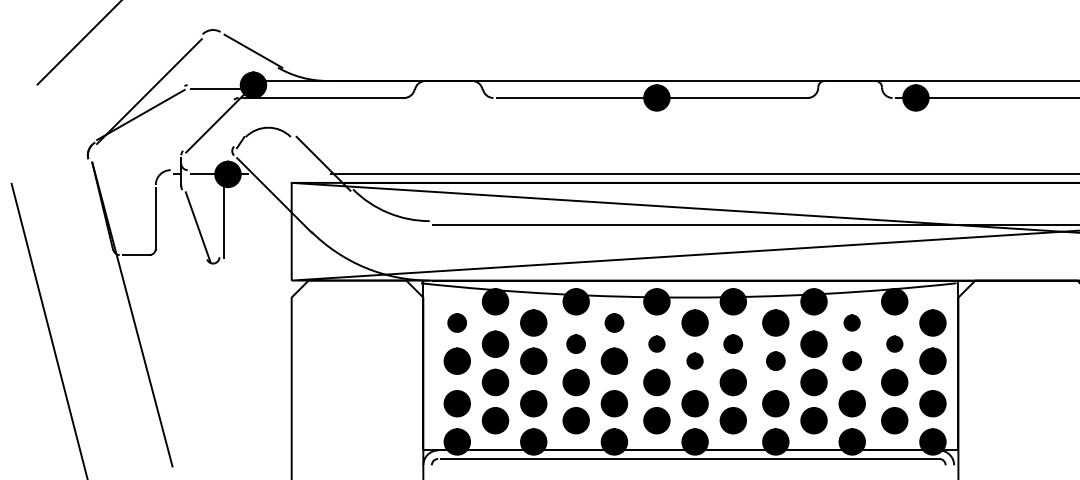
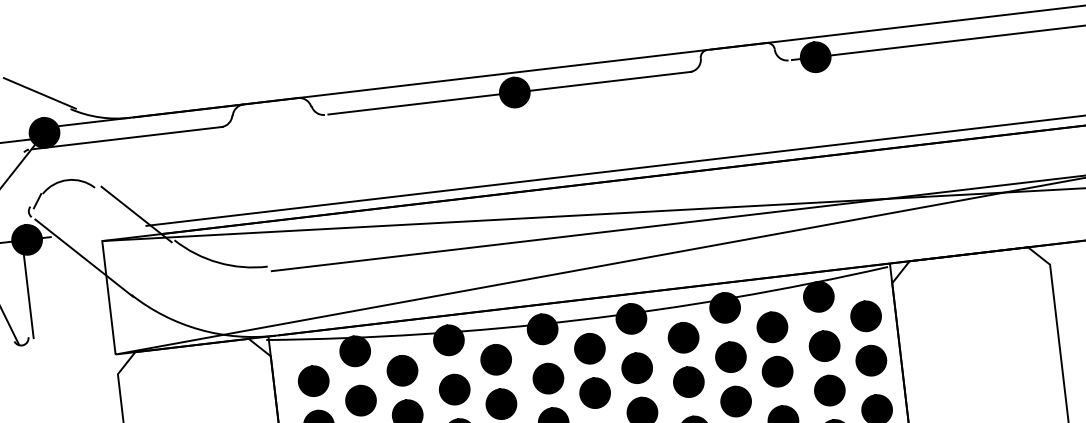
part: (456, 322) -> (312, 380), size x1.43
part: (614, 322) -> (496, 359), size x1.43
part: (851, 322) -> (771, 326), size x1.67
part: (575, 343) -> (453, 388), size x1.43
part: (656, 343) -> (547, 377), size x1.67
part: (732, 343) -> (636, 367), size x1.43
part: (894, 343) -> (824, 345), size x1.67
part: (694, 360) -> (594, 392), size x1.67
part: (775, 360) -> (688, 381), size x1.43
part: (851, 360) -> (776, 370), size x1.43

